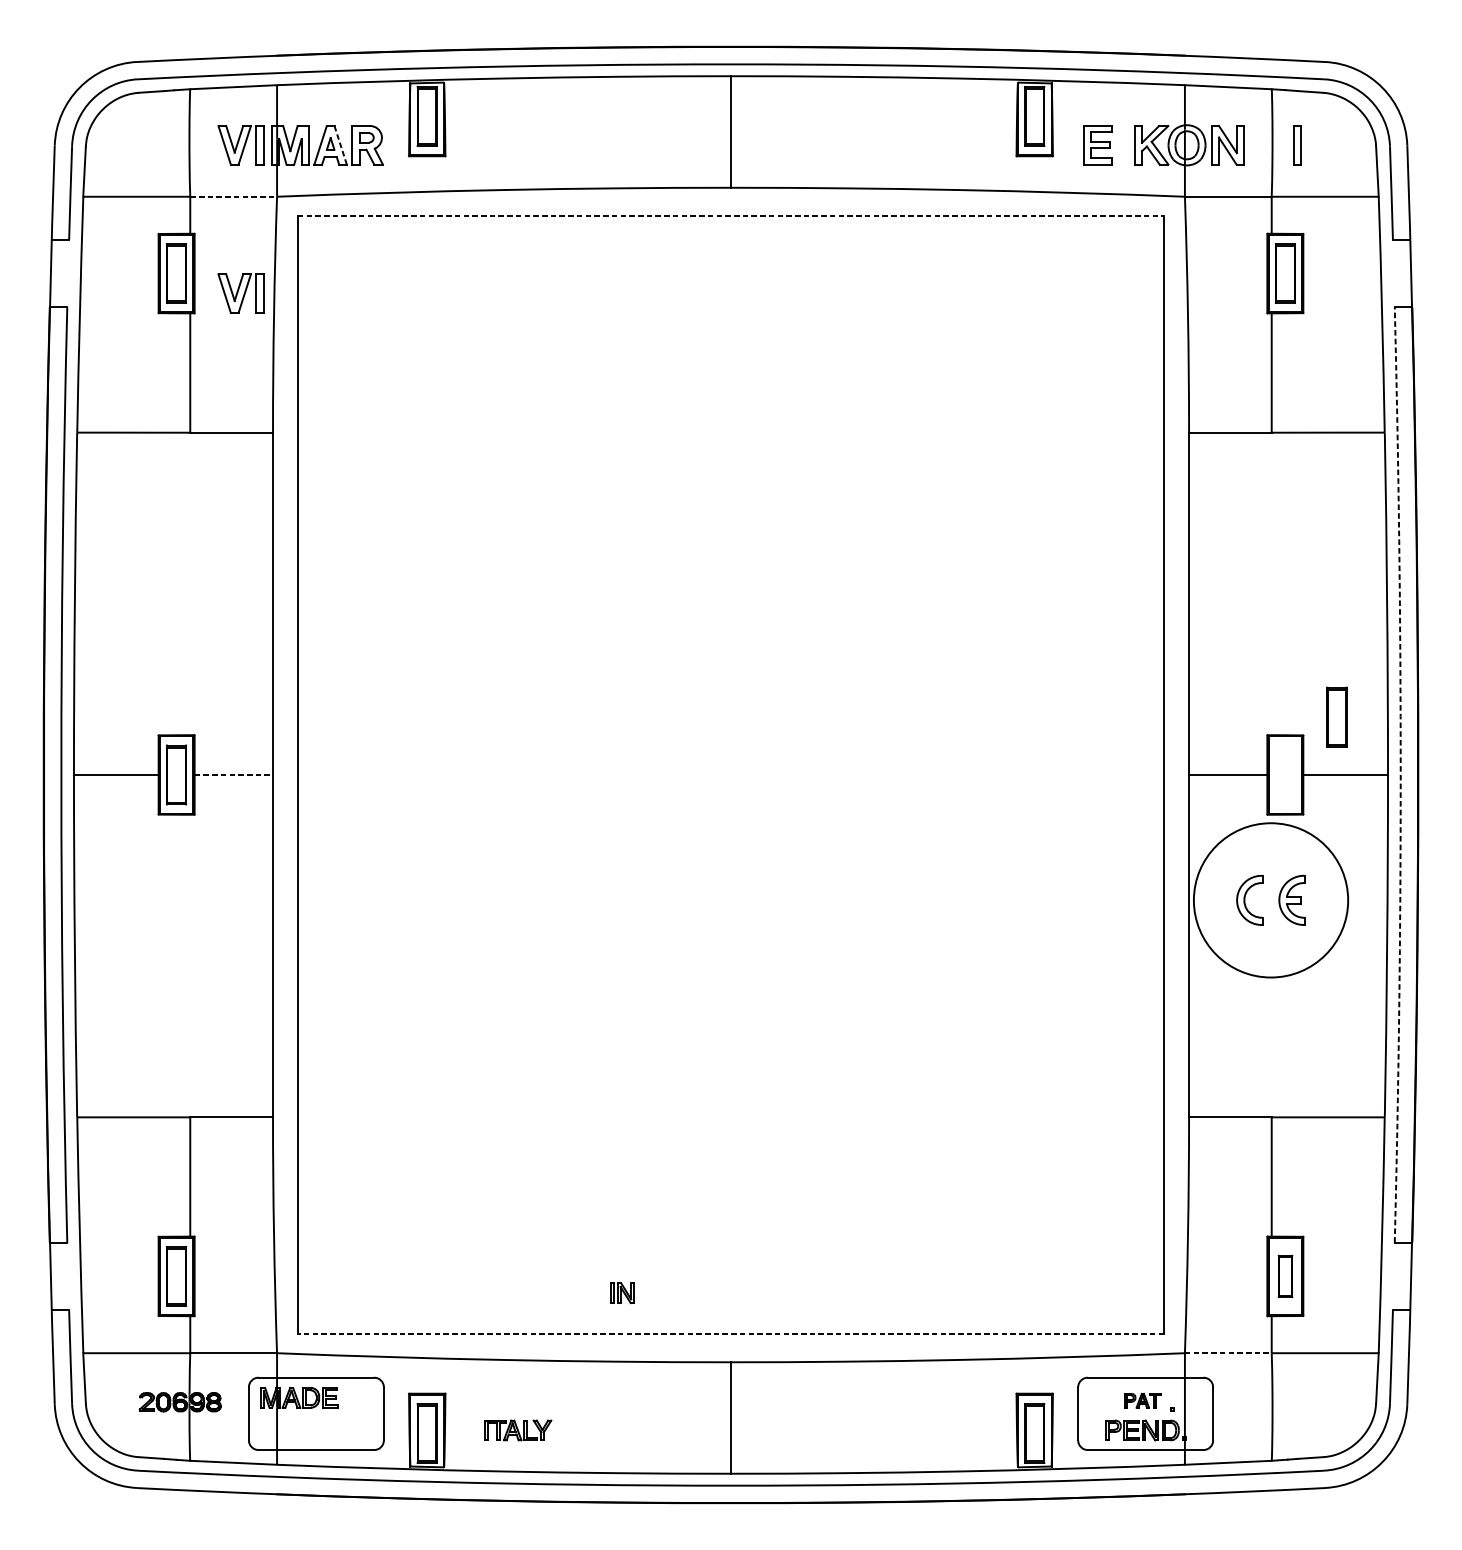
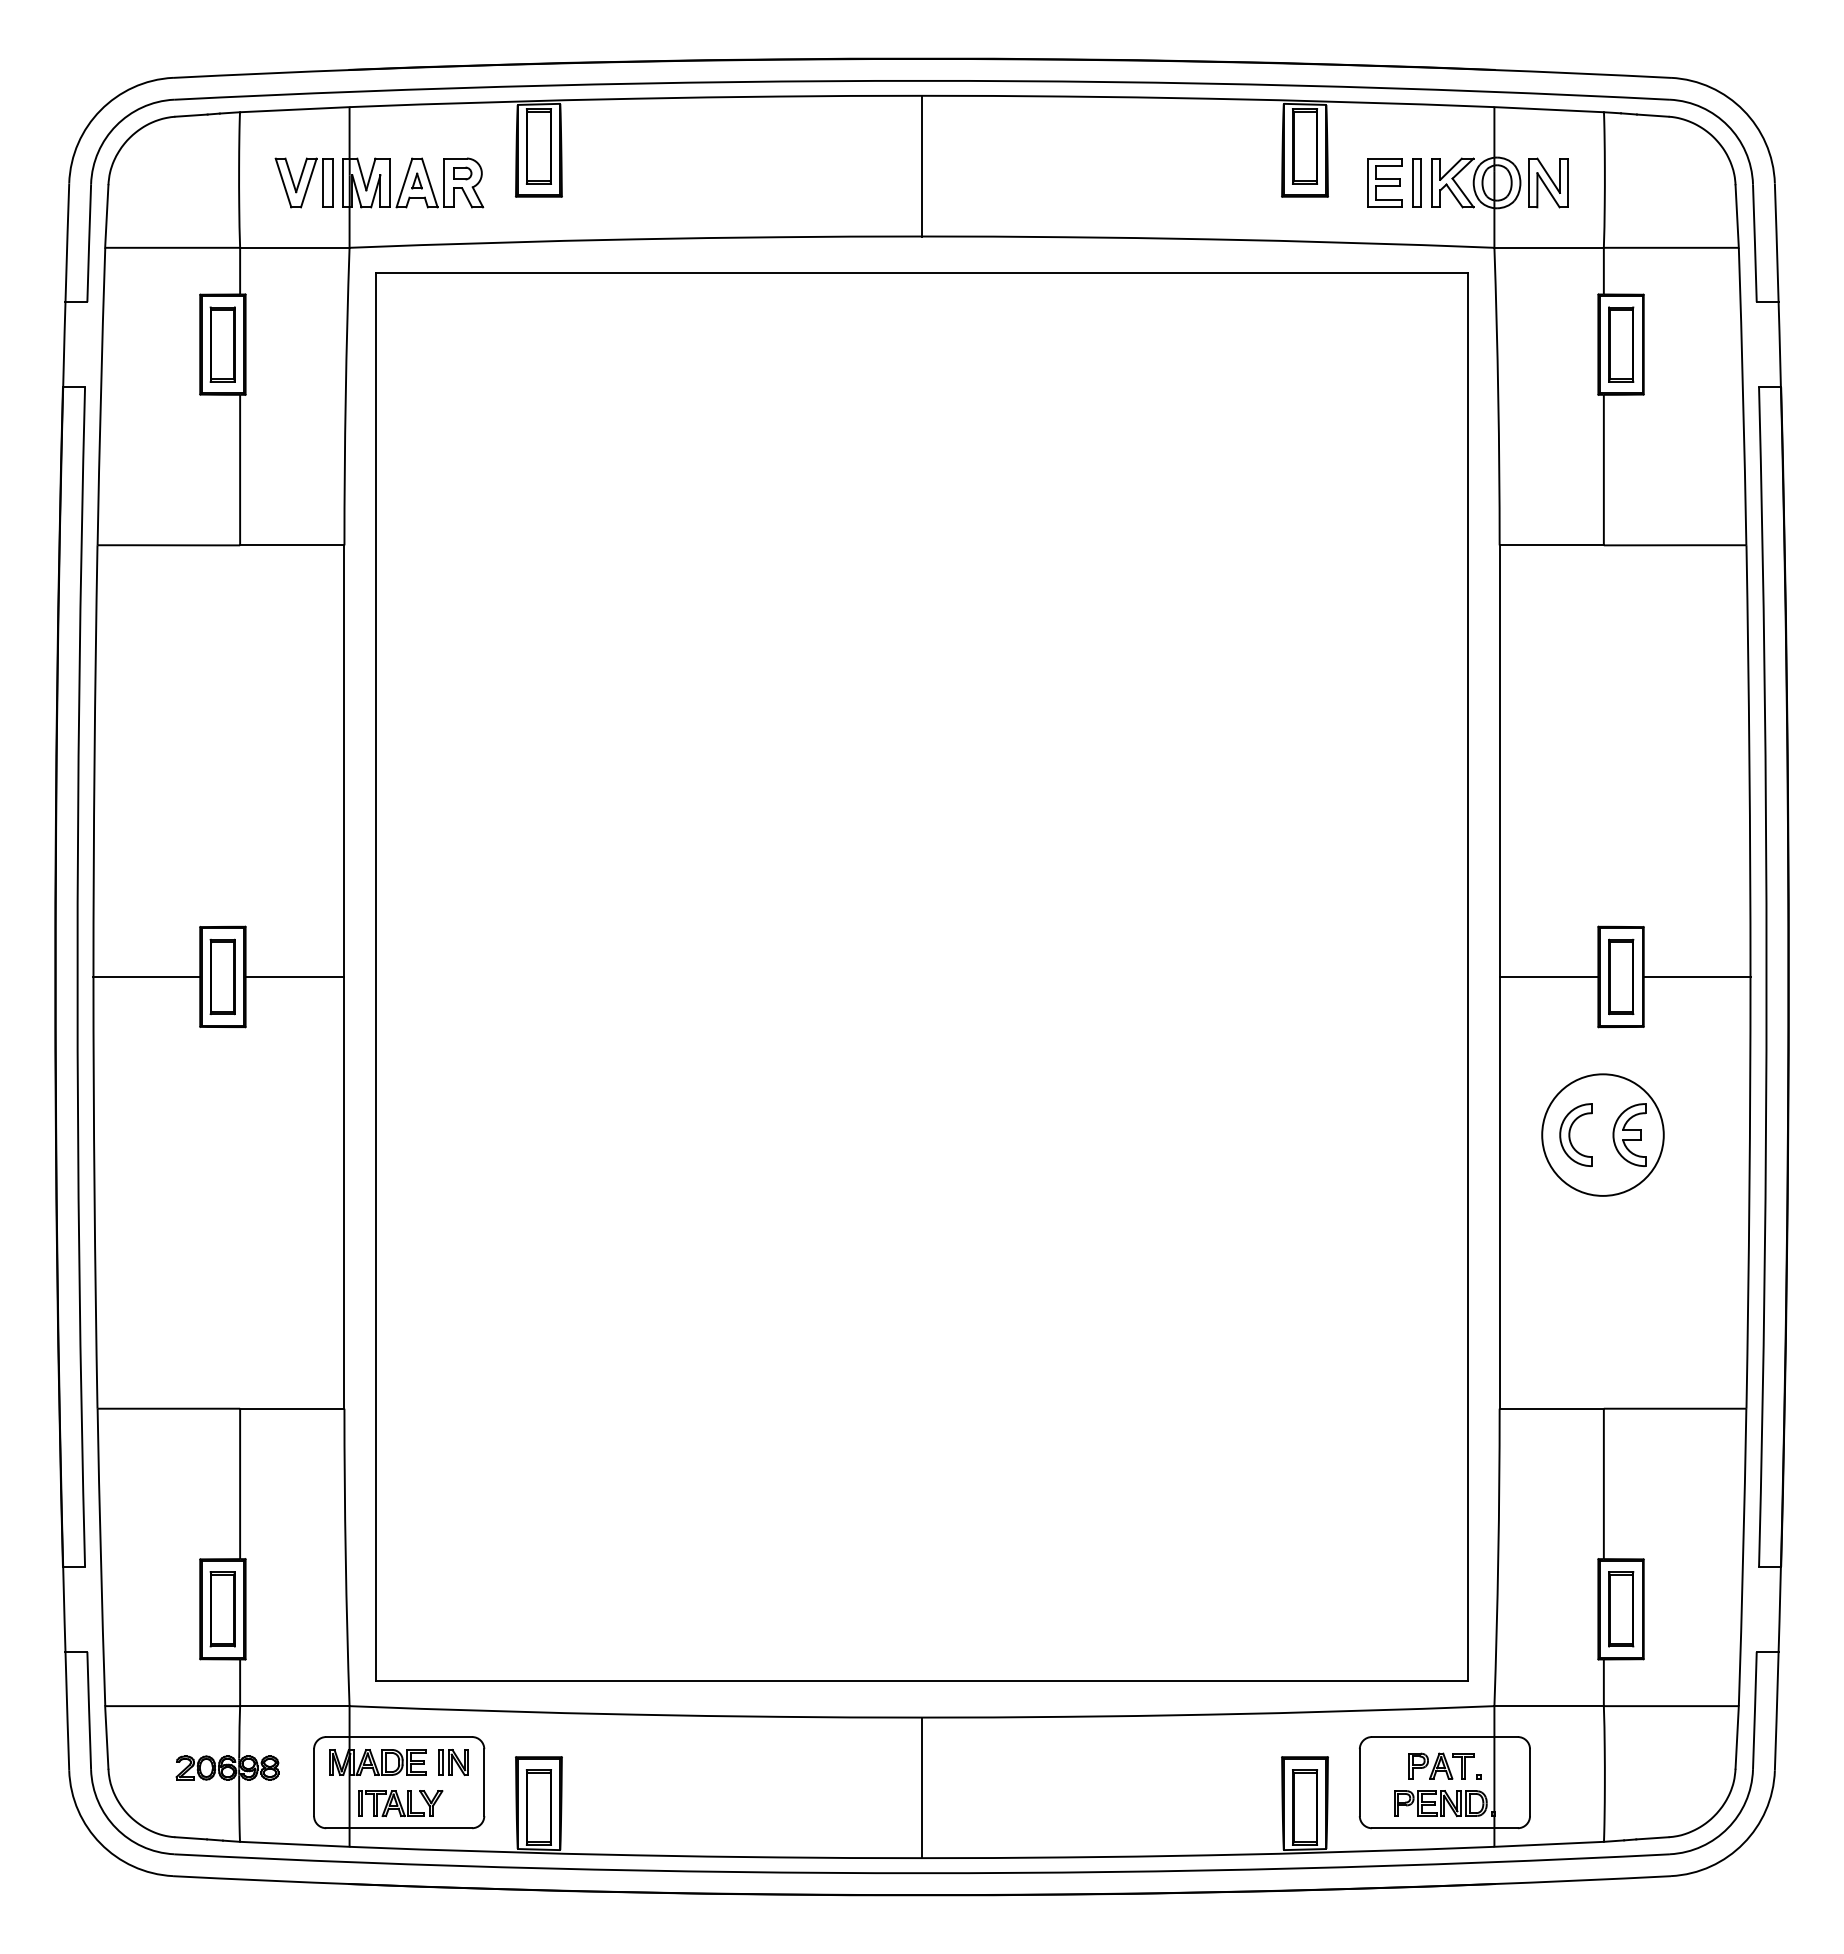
part: (1297, 144) -> (1416, 182), moved
line: (340, 145) -> (429, 183), dashed -> solid
line: (233, 196) -> (294, 247), dashed -> solid
line: (731, 216) -> (922, 272), dashed -> solid
part: (240, 293) -> (303, 369), removed
part: (1337, 716) -> (1621, 976), moved
line: (234, 775) -> (295, 977), dashed -> solid
arc: (1400, 775) -> (1766, 977), dashed -> solid
circle: (1270, 899) -> (1602, 1134), size x0.62
part: (1285, 1276) -> (1621, 1609), size x1.43
part: (621, 1293) -> (453, 1762), moved
line: (730, 1333) -> (921, 1681), dashed -> solid
line: (1228, 1353) -> (1549, 1706), dashed -> solid
part: (1142, 1400) -> (1441, 1765), size x1.43
part: (518, 1430) -> (400, 1803), moved

